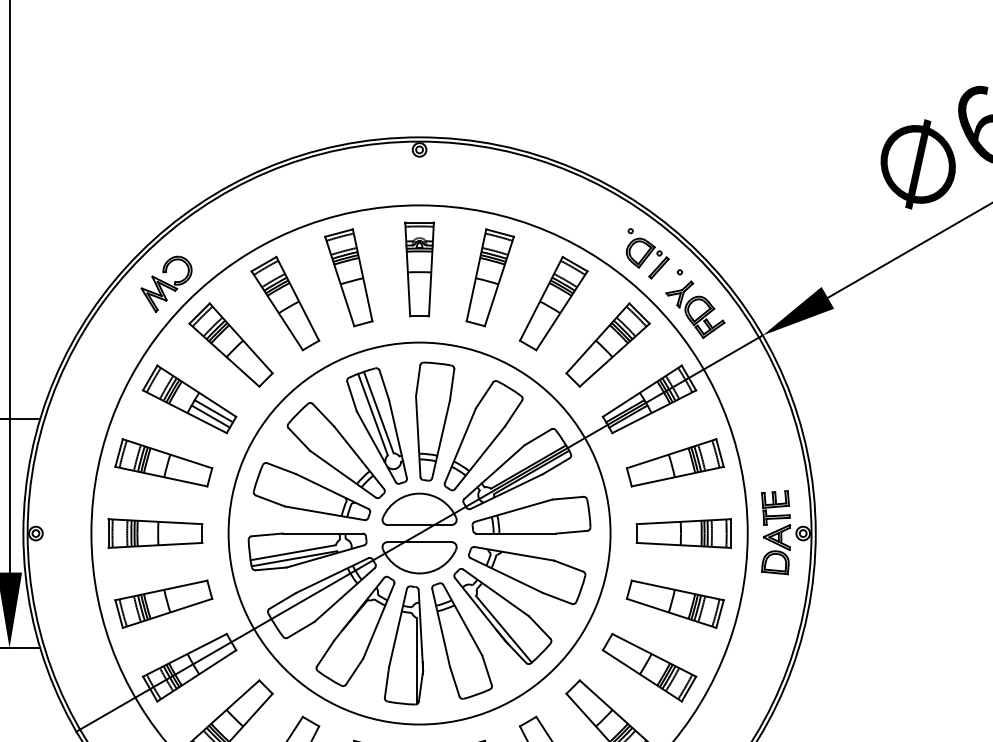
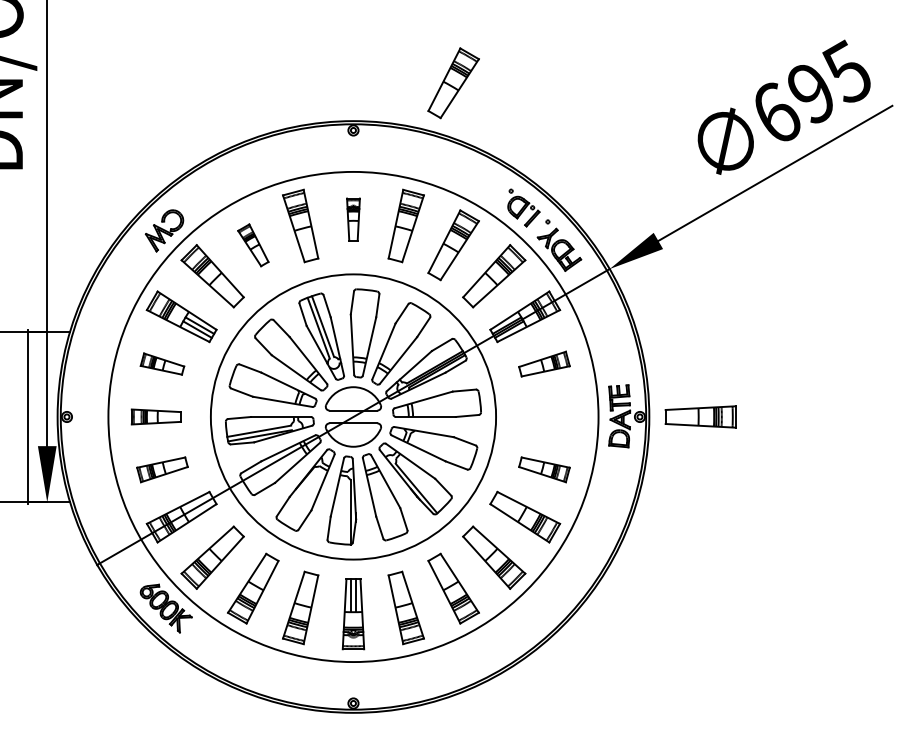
part: (553, 86) -> (453, 83), added
part: (419, 269) -> (353, 219), size x0.6
part: (285, 303) -> (253, 245), size x0.6
part: (163, 461) -> (162, 363), size x0.6
part: (675, 461) -> (544, 363), size x0.7
part: (155, 532) -> (156, 416), size x0.7
part: (683, 532) -> (700, 416), moved
part: (163, 603) -> (162, 469), size x0.7
part: (675, 603) -> (544, 469), size x0.7

